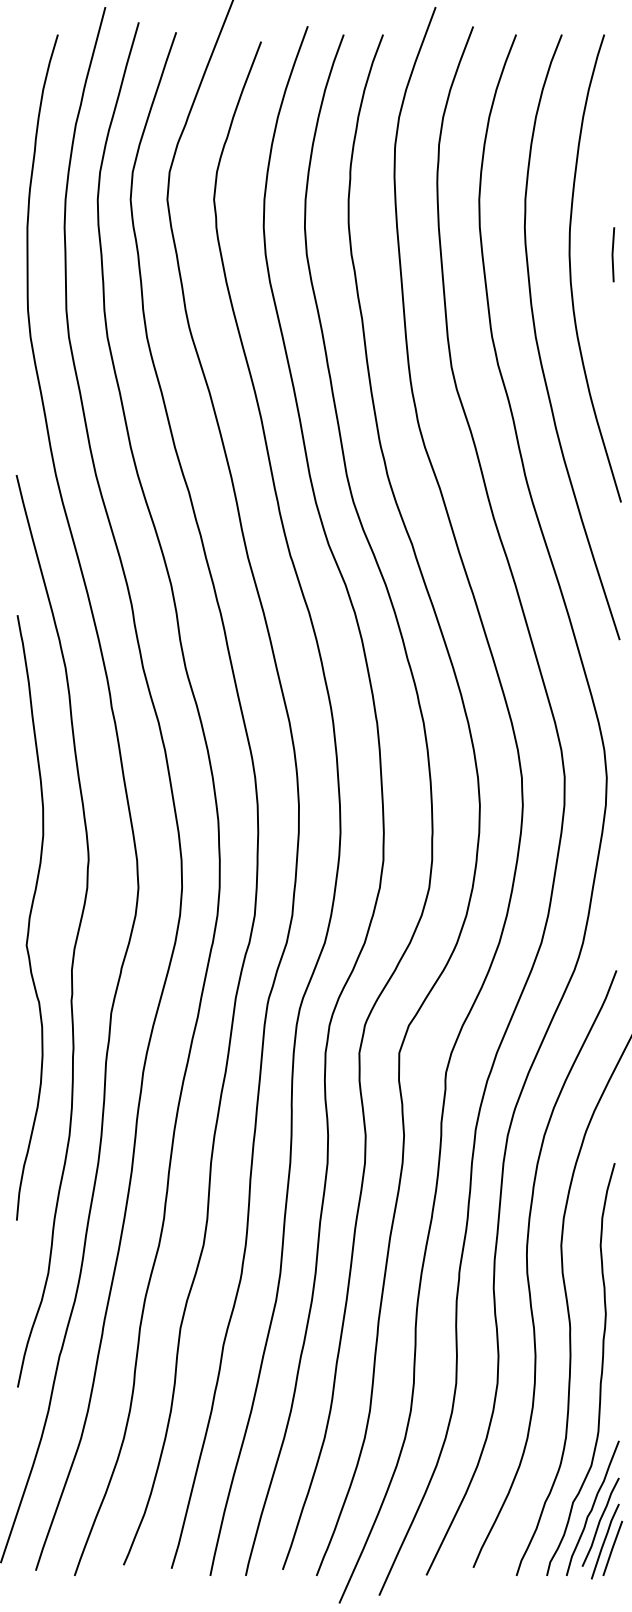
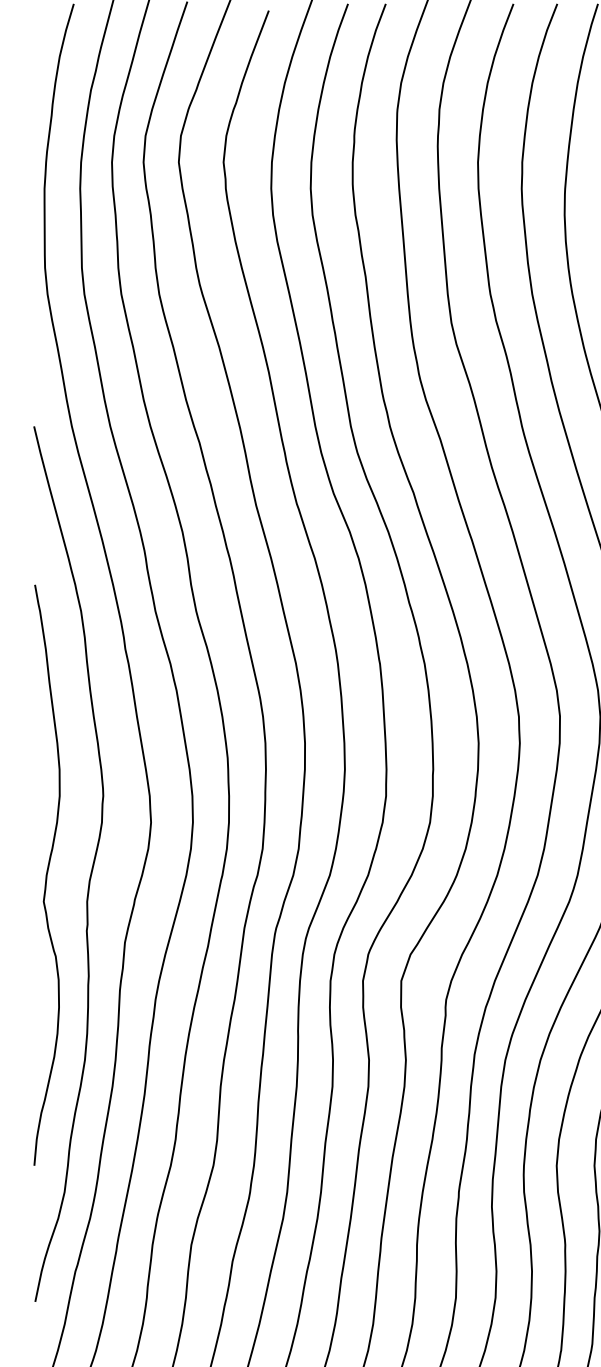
curve: (30, 917) -> (47, 874), moved

